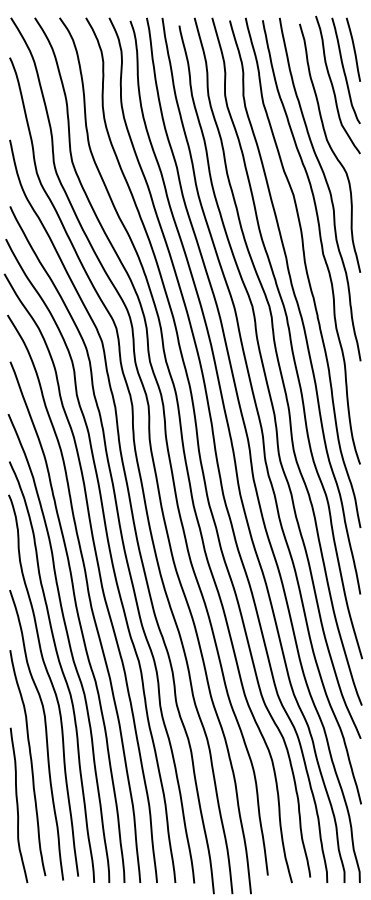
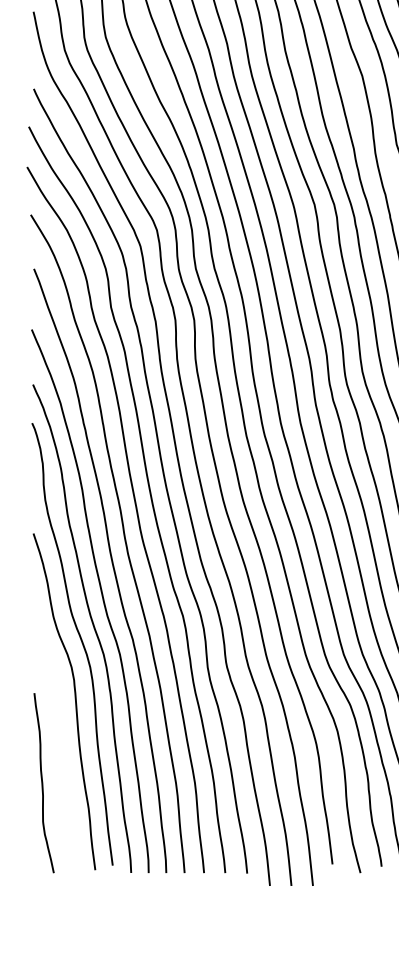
curve: (30, 763) -> (57, 734), removed

